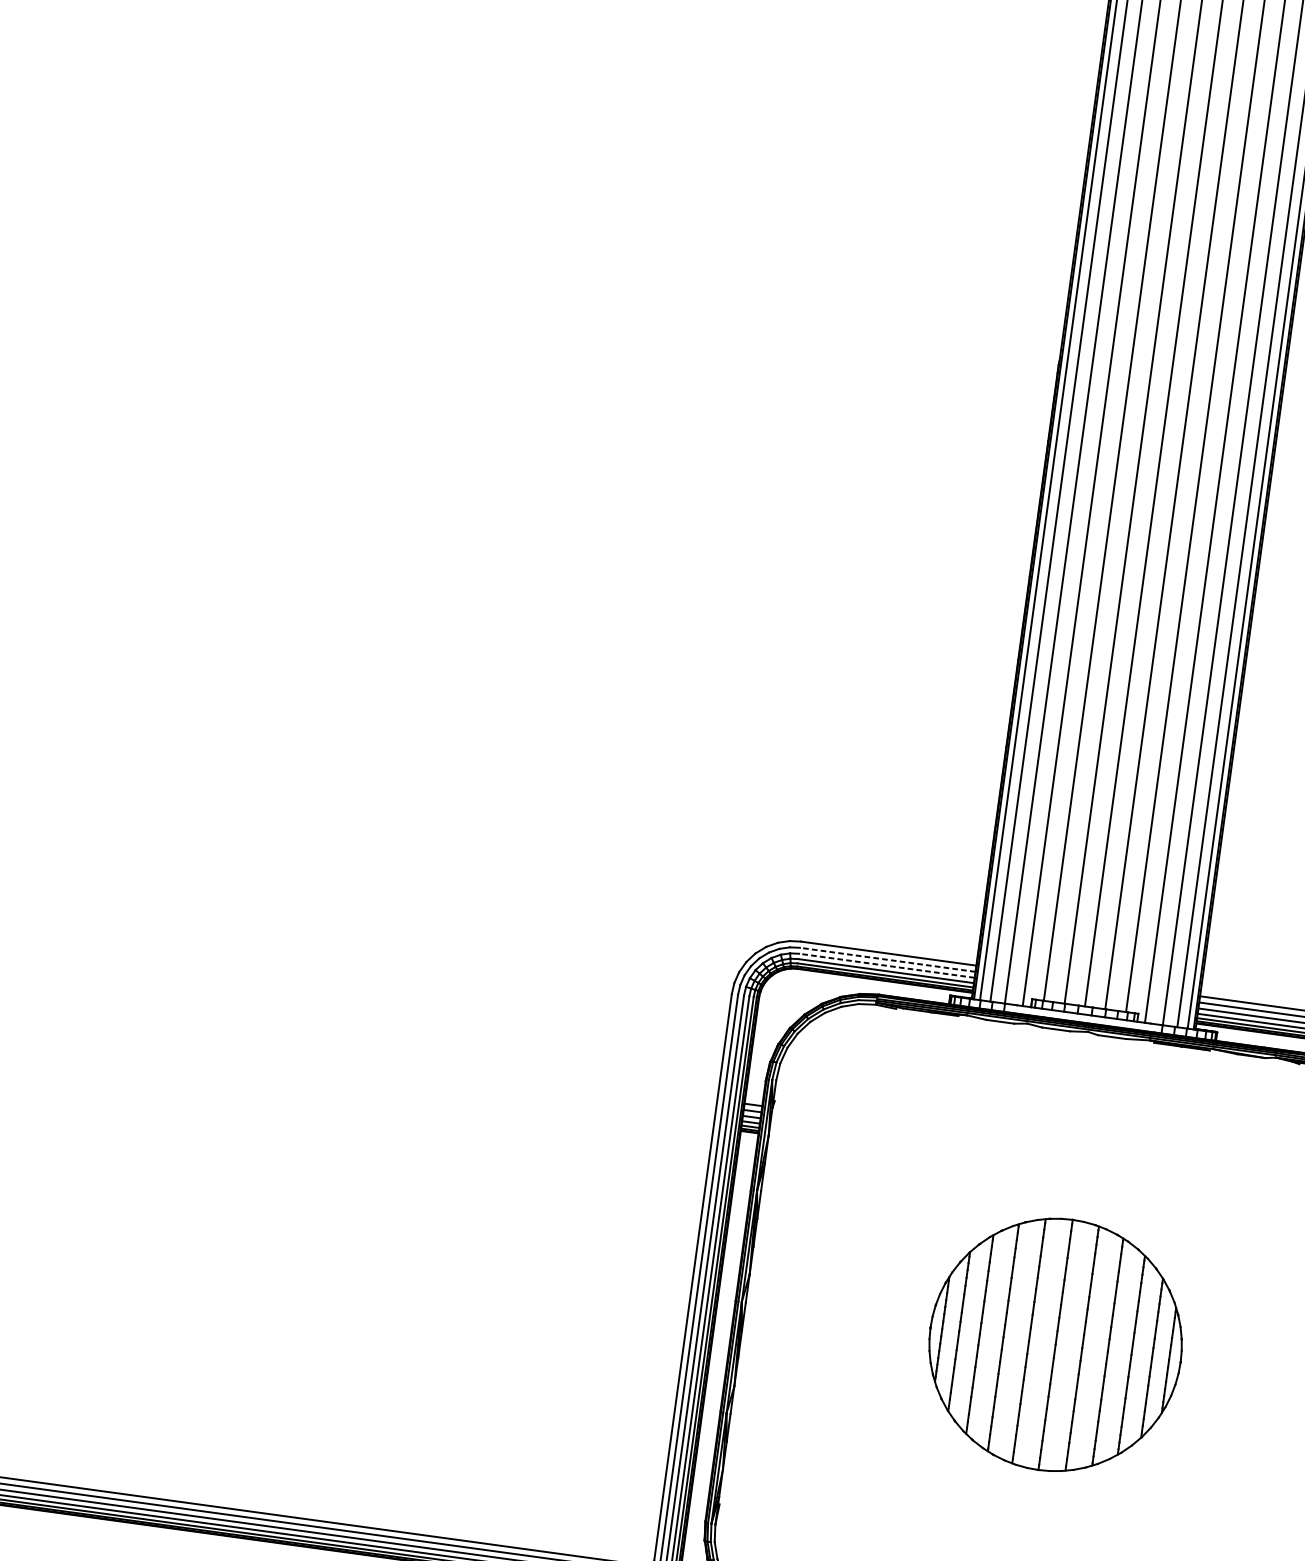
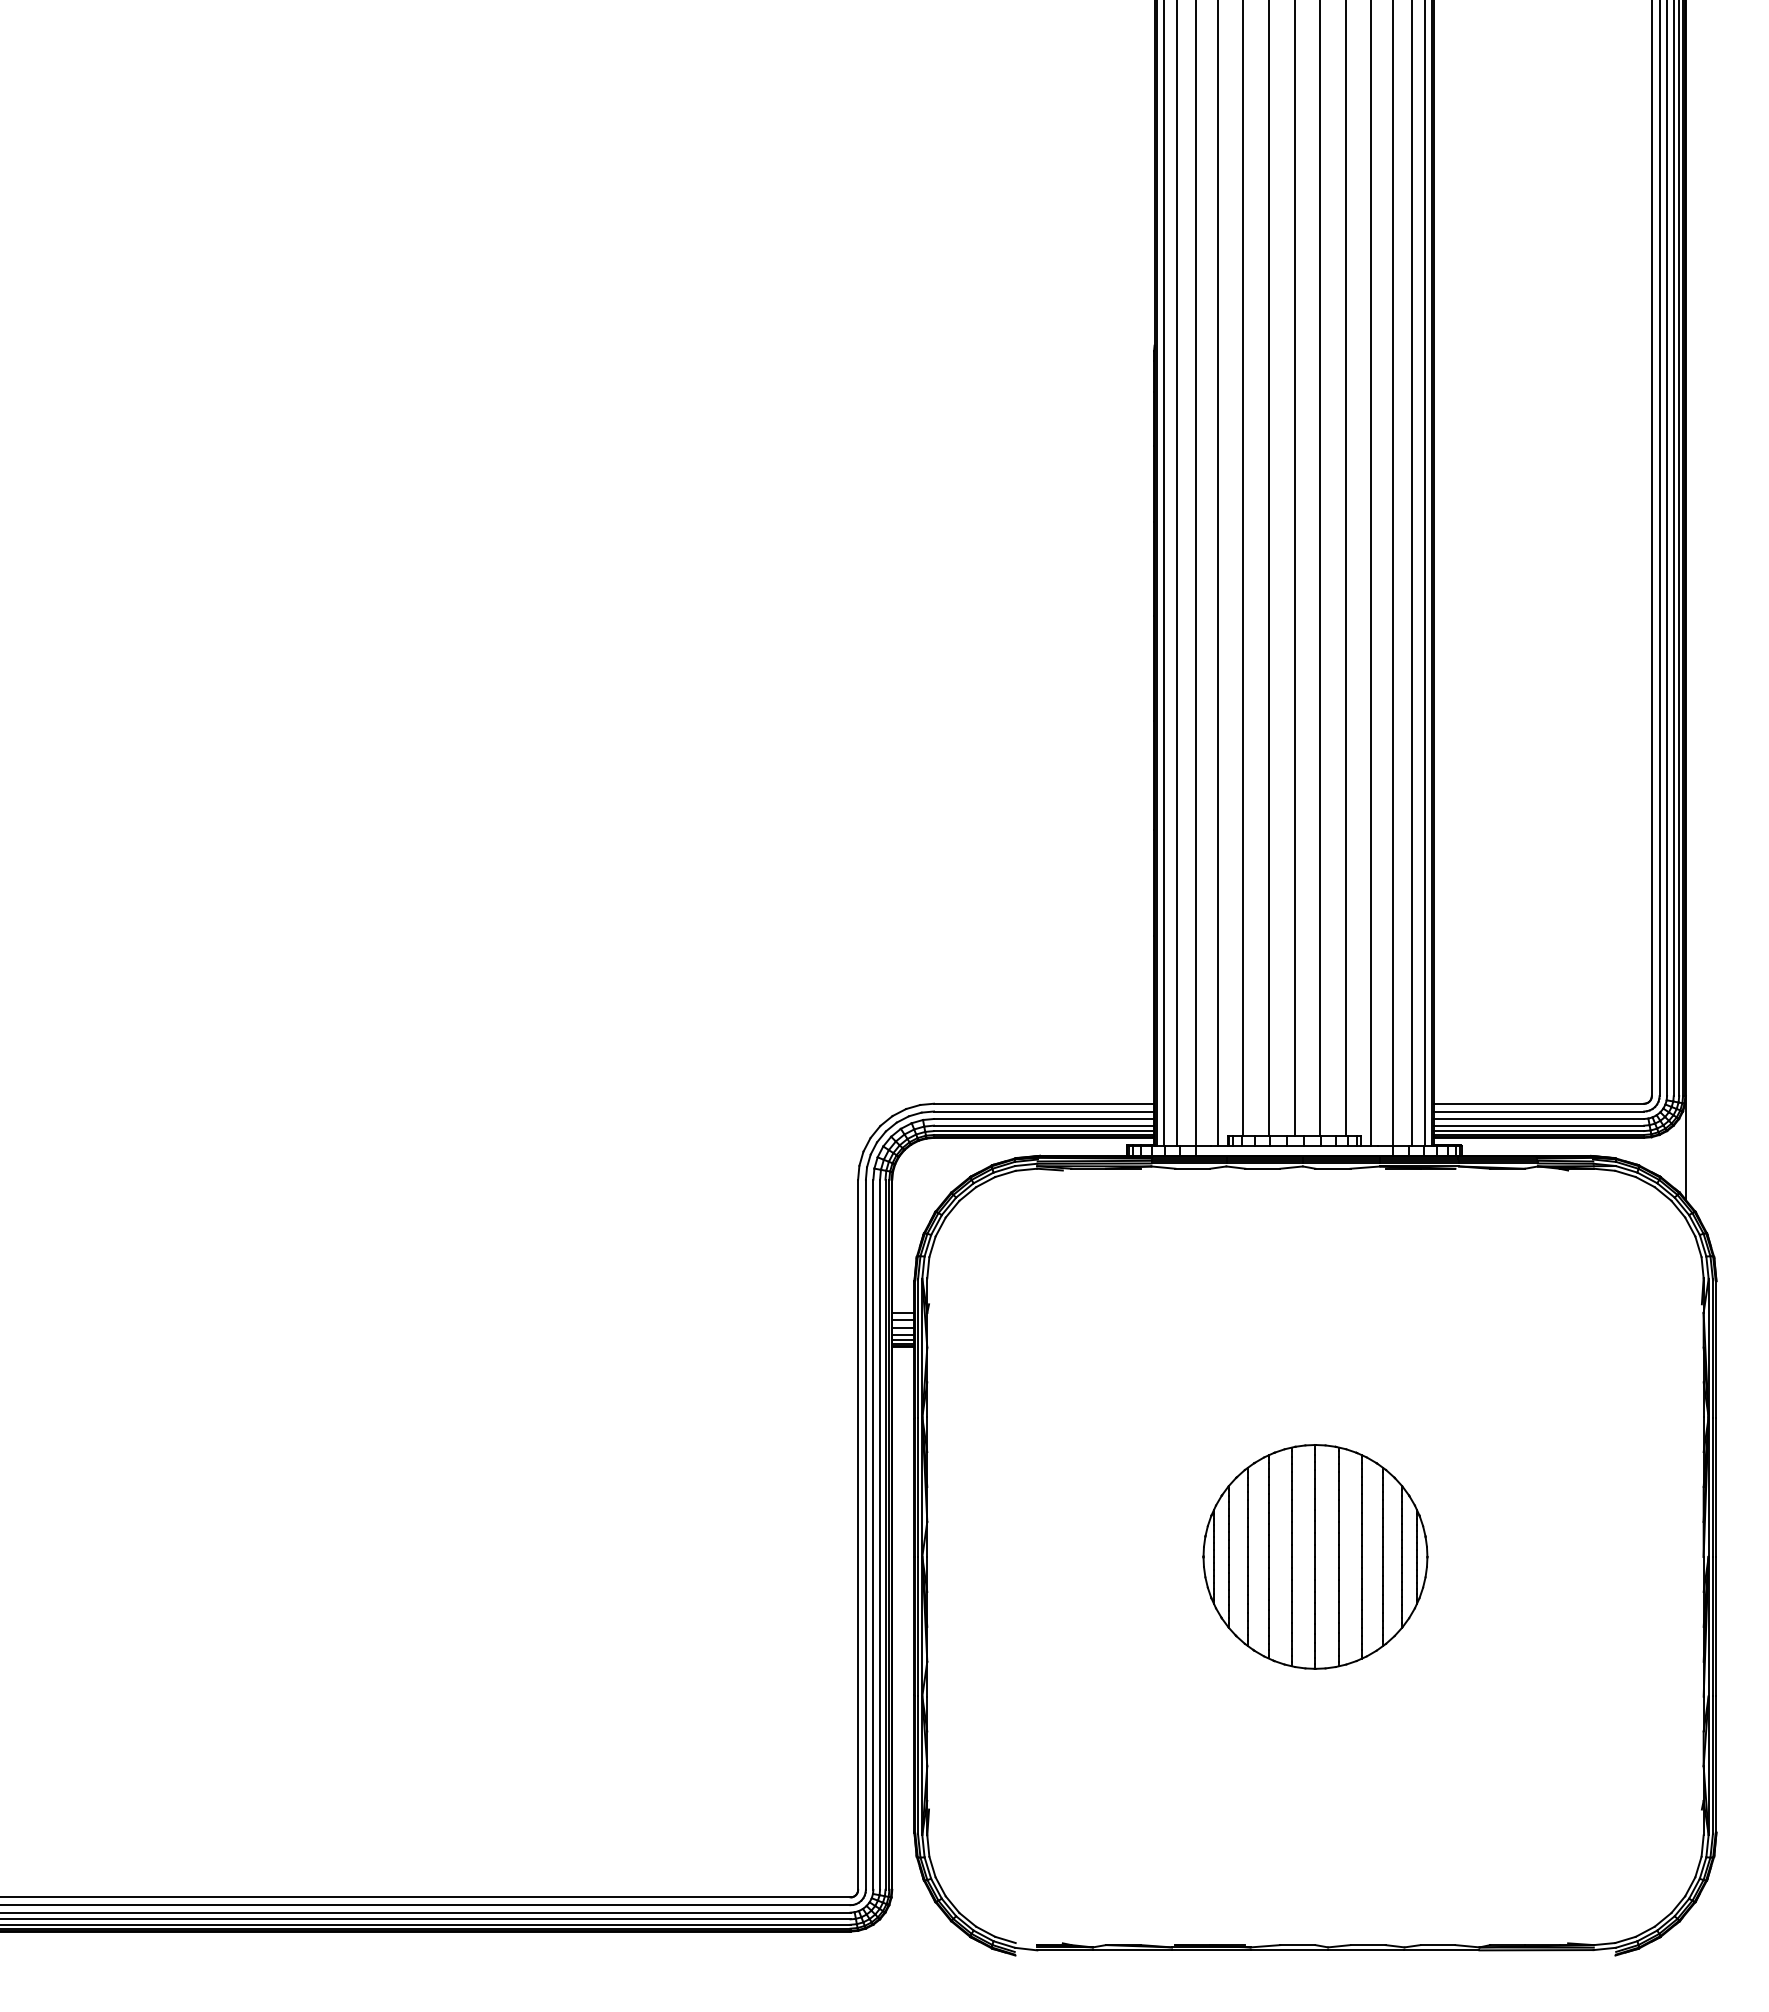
line: (887, 959) -> (1043, 1111), dashed -> solid
line: (886, 965) -> (1043, 1118), dashed -> solid
part: (1055, 1344) -> (1315, 1556), size x0.71

